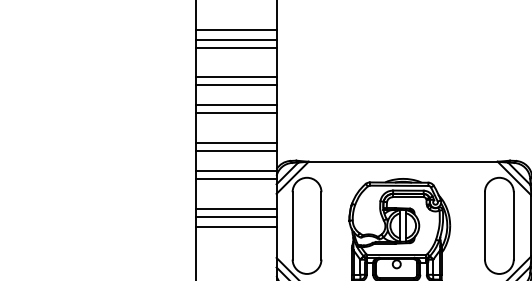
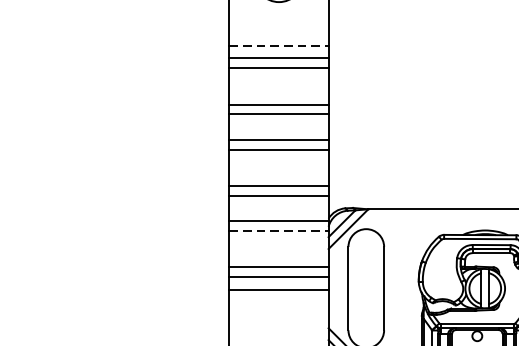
line: (237, 29) -> (280, 45), solid -> dashed
line: (237, 179) -> (280, 231), solid -> dashed

